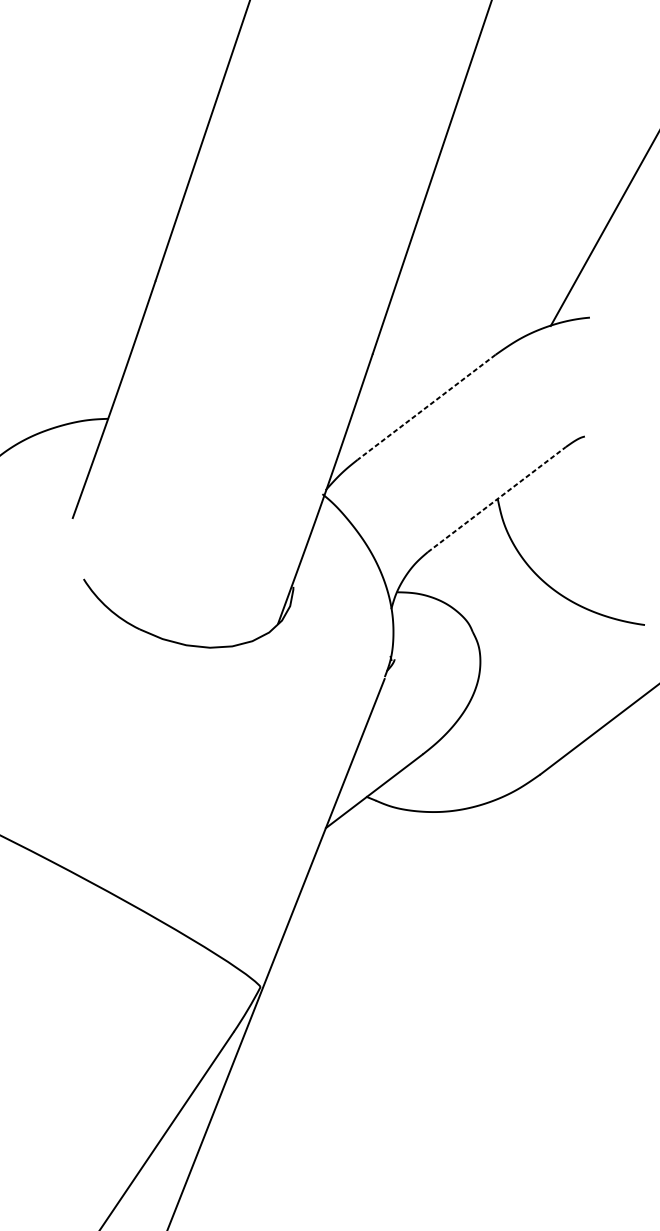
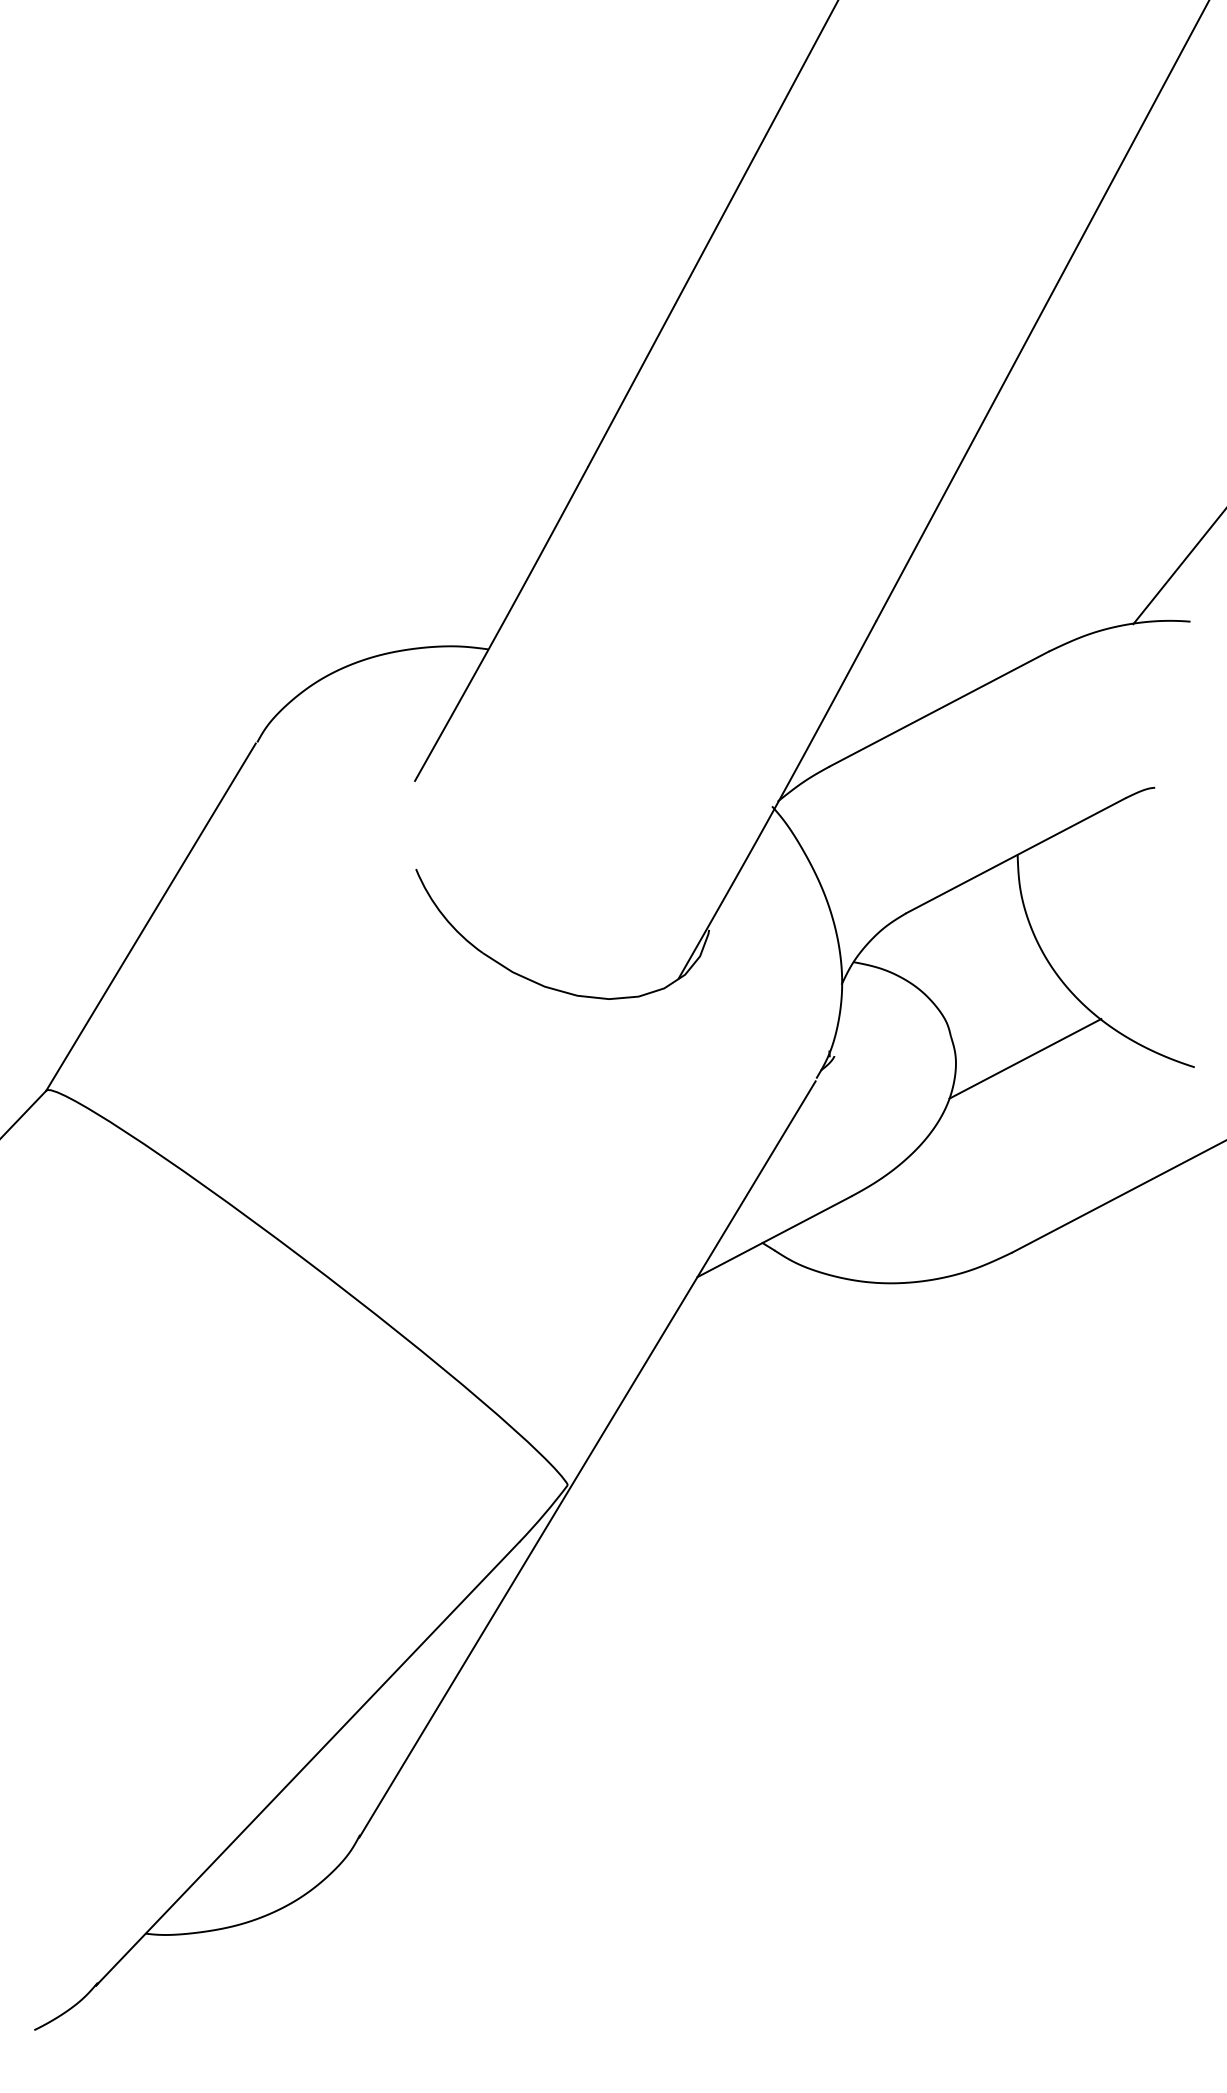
line: (426, 407) -> (939, 709), dashed -> solid
line: (497, 499) -> (1016, 855), dashed -> solid
line: (526, 638) -> (1025, 1058), added

